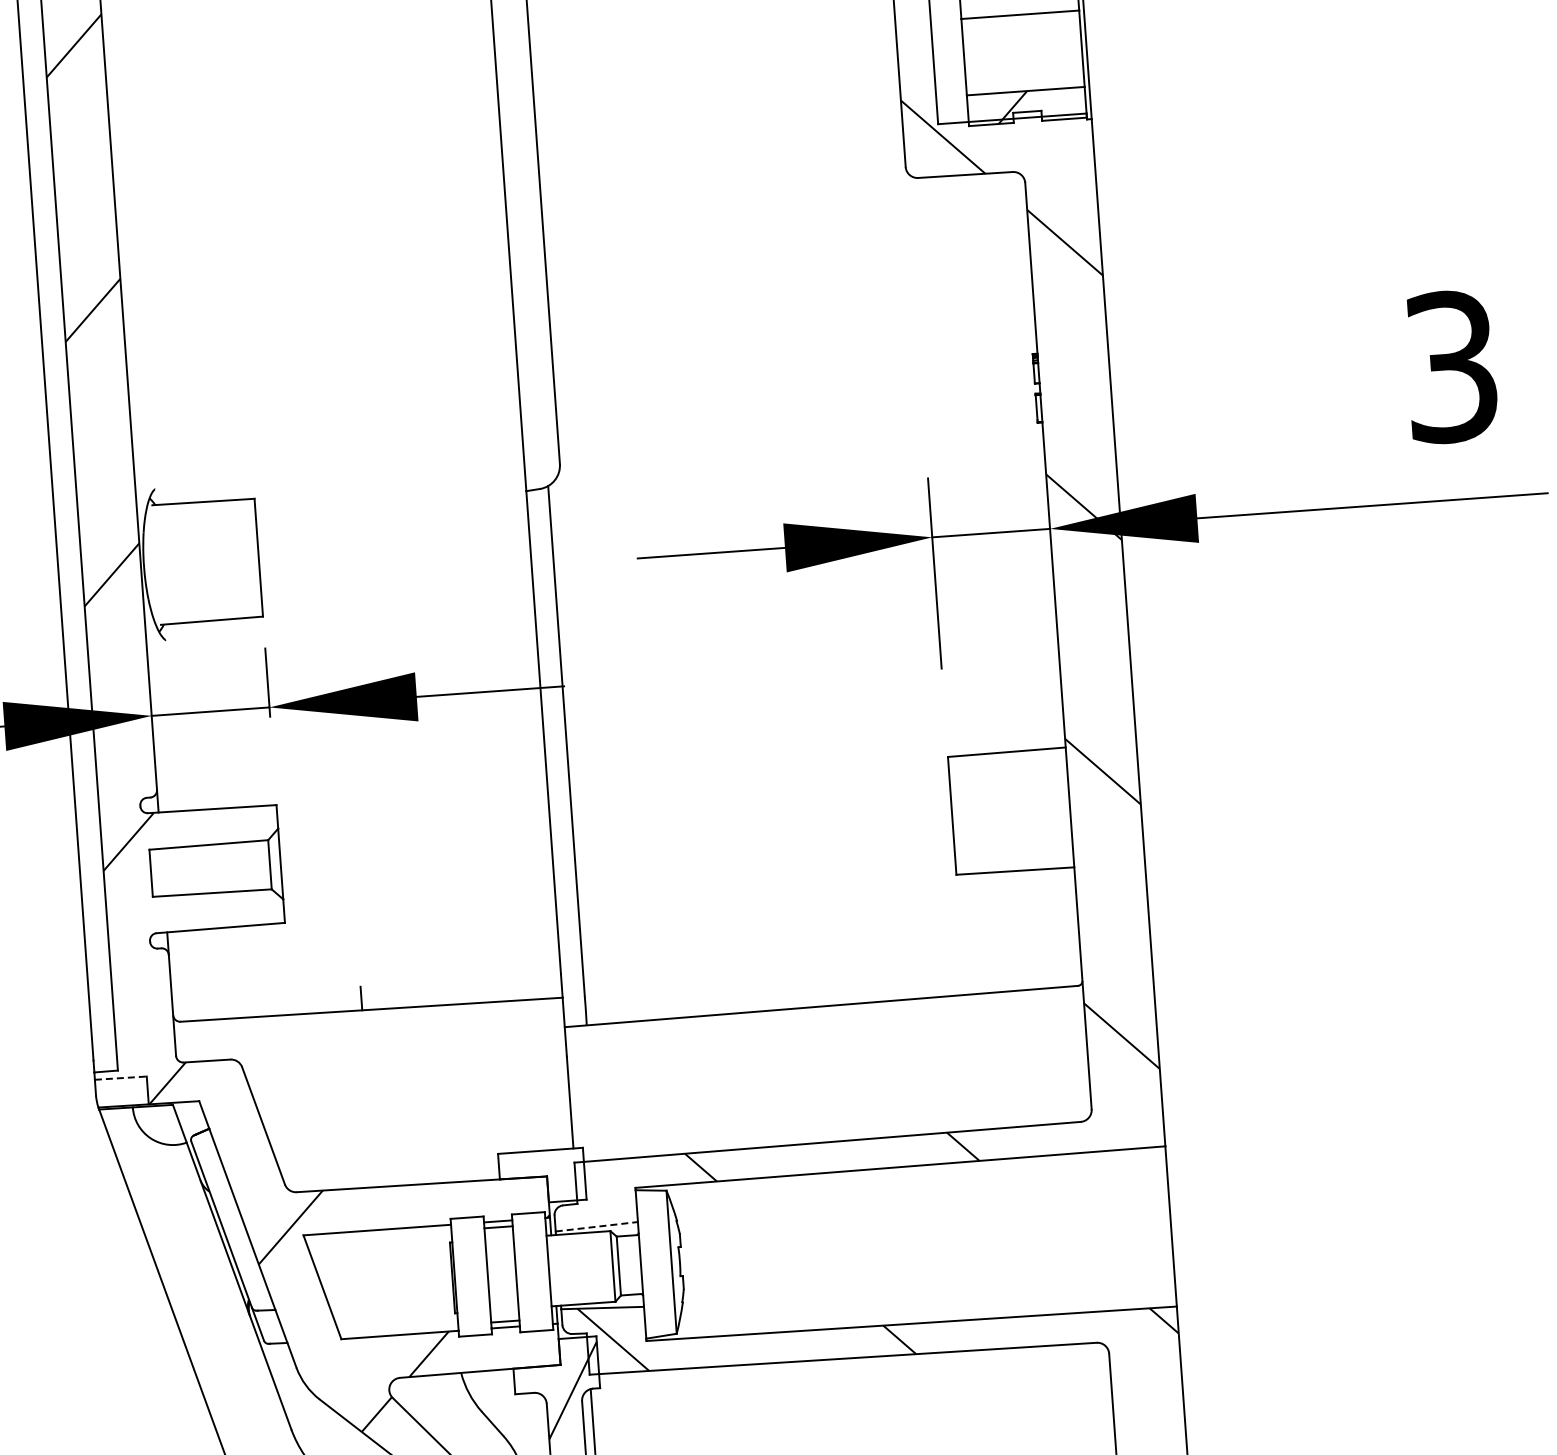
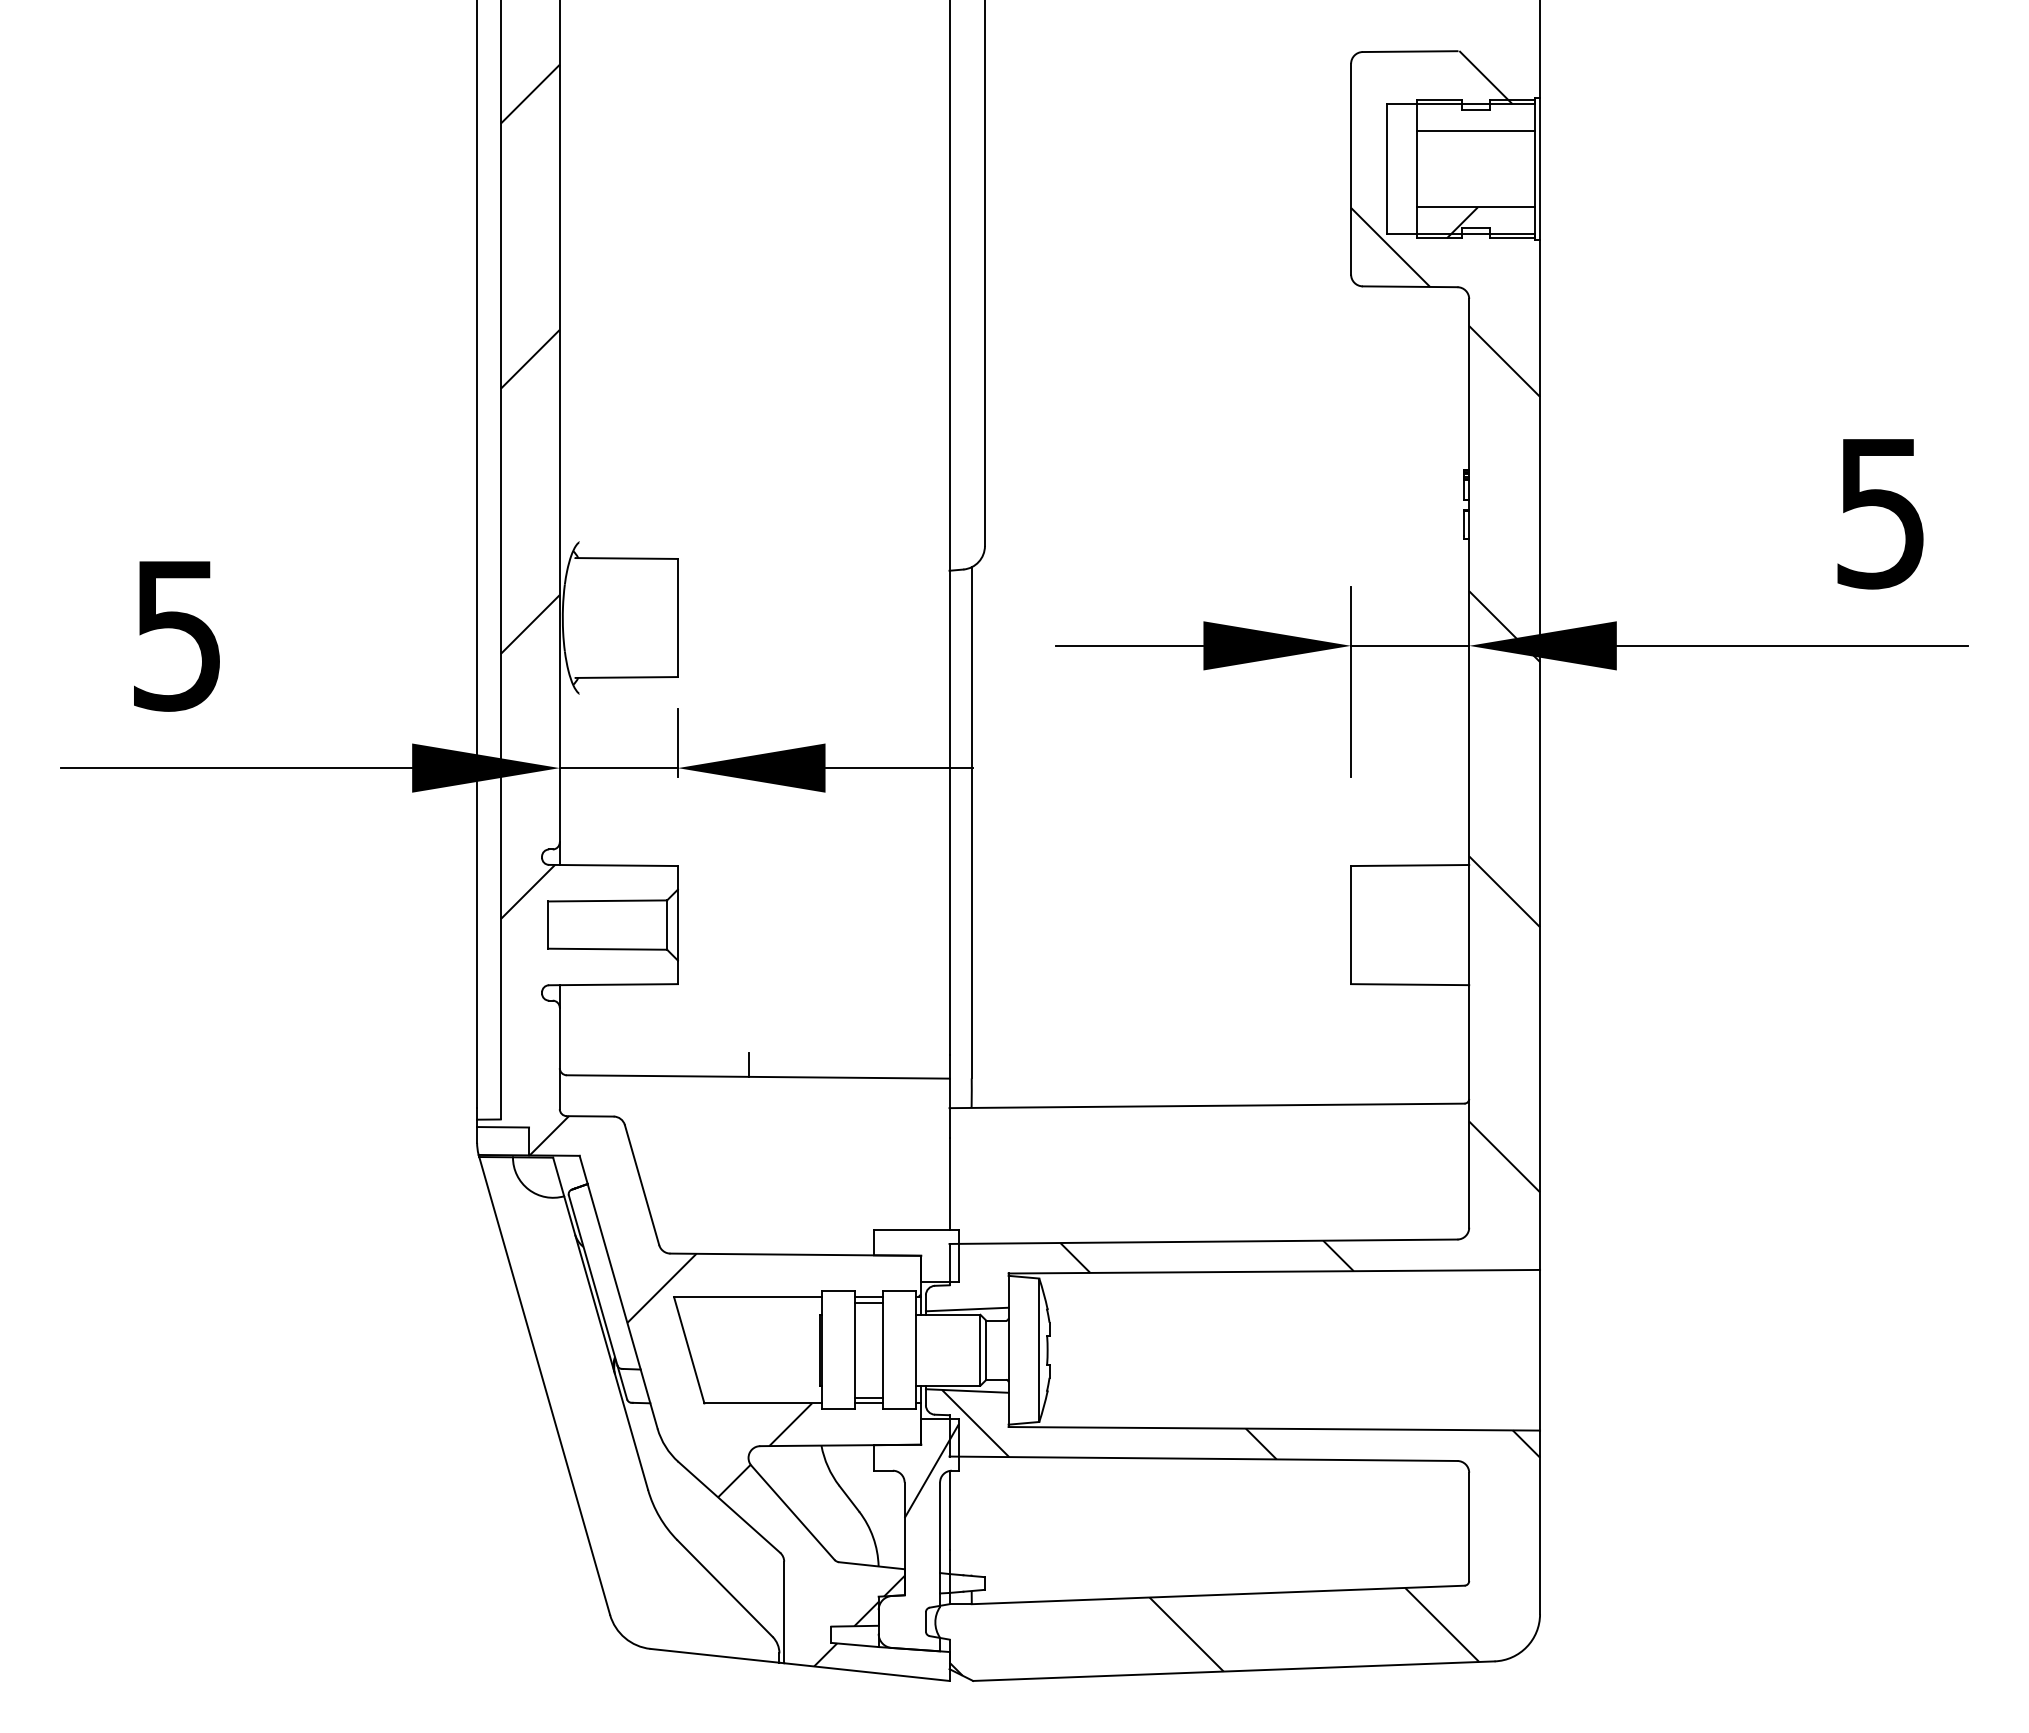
text: (1450, 366) -> (1880, 512), 3 -> 5
line: (121, 1078) -> (503, 1127), dashed -> solid
line: (597, 1226) -> (967, 1309), dashed -> solid

